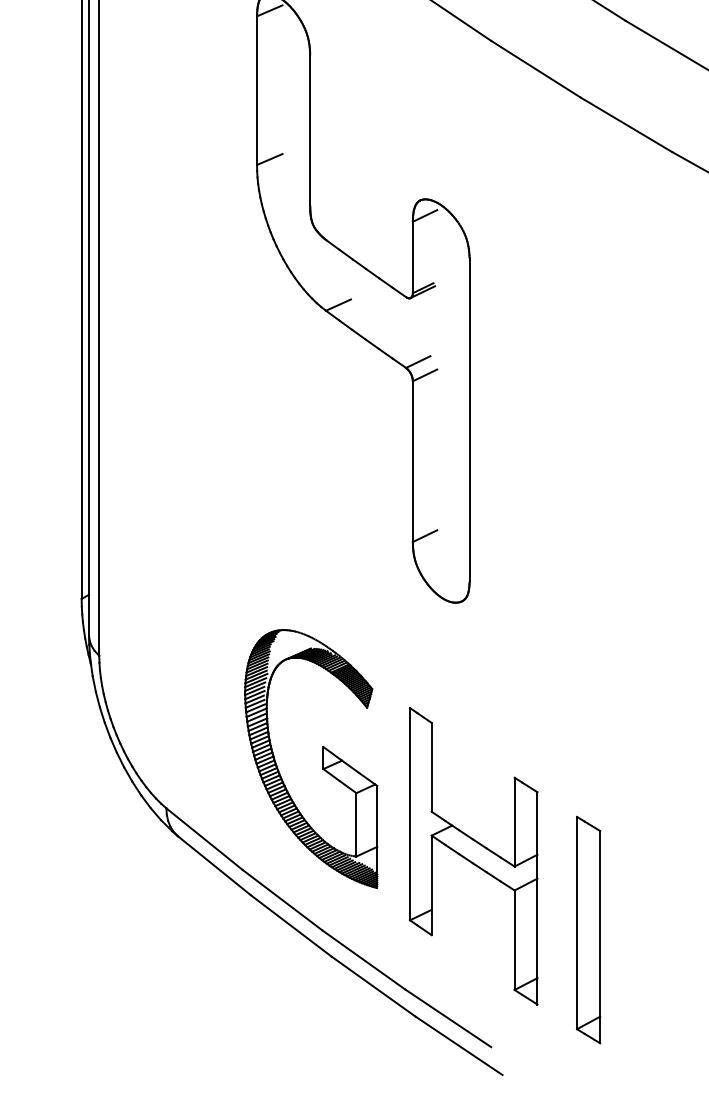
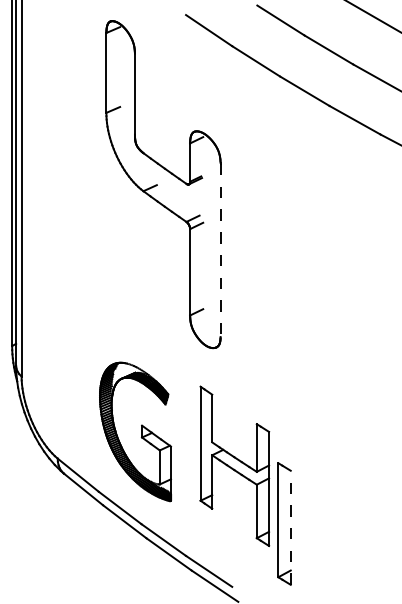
line: (469, 421) -> (220, 250), solid -> dashed
part: (473, 854) -> (234, 465), moved
line: (599, 936) -> (290, 527), solid -> dashed

